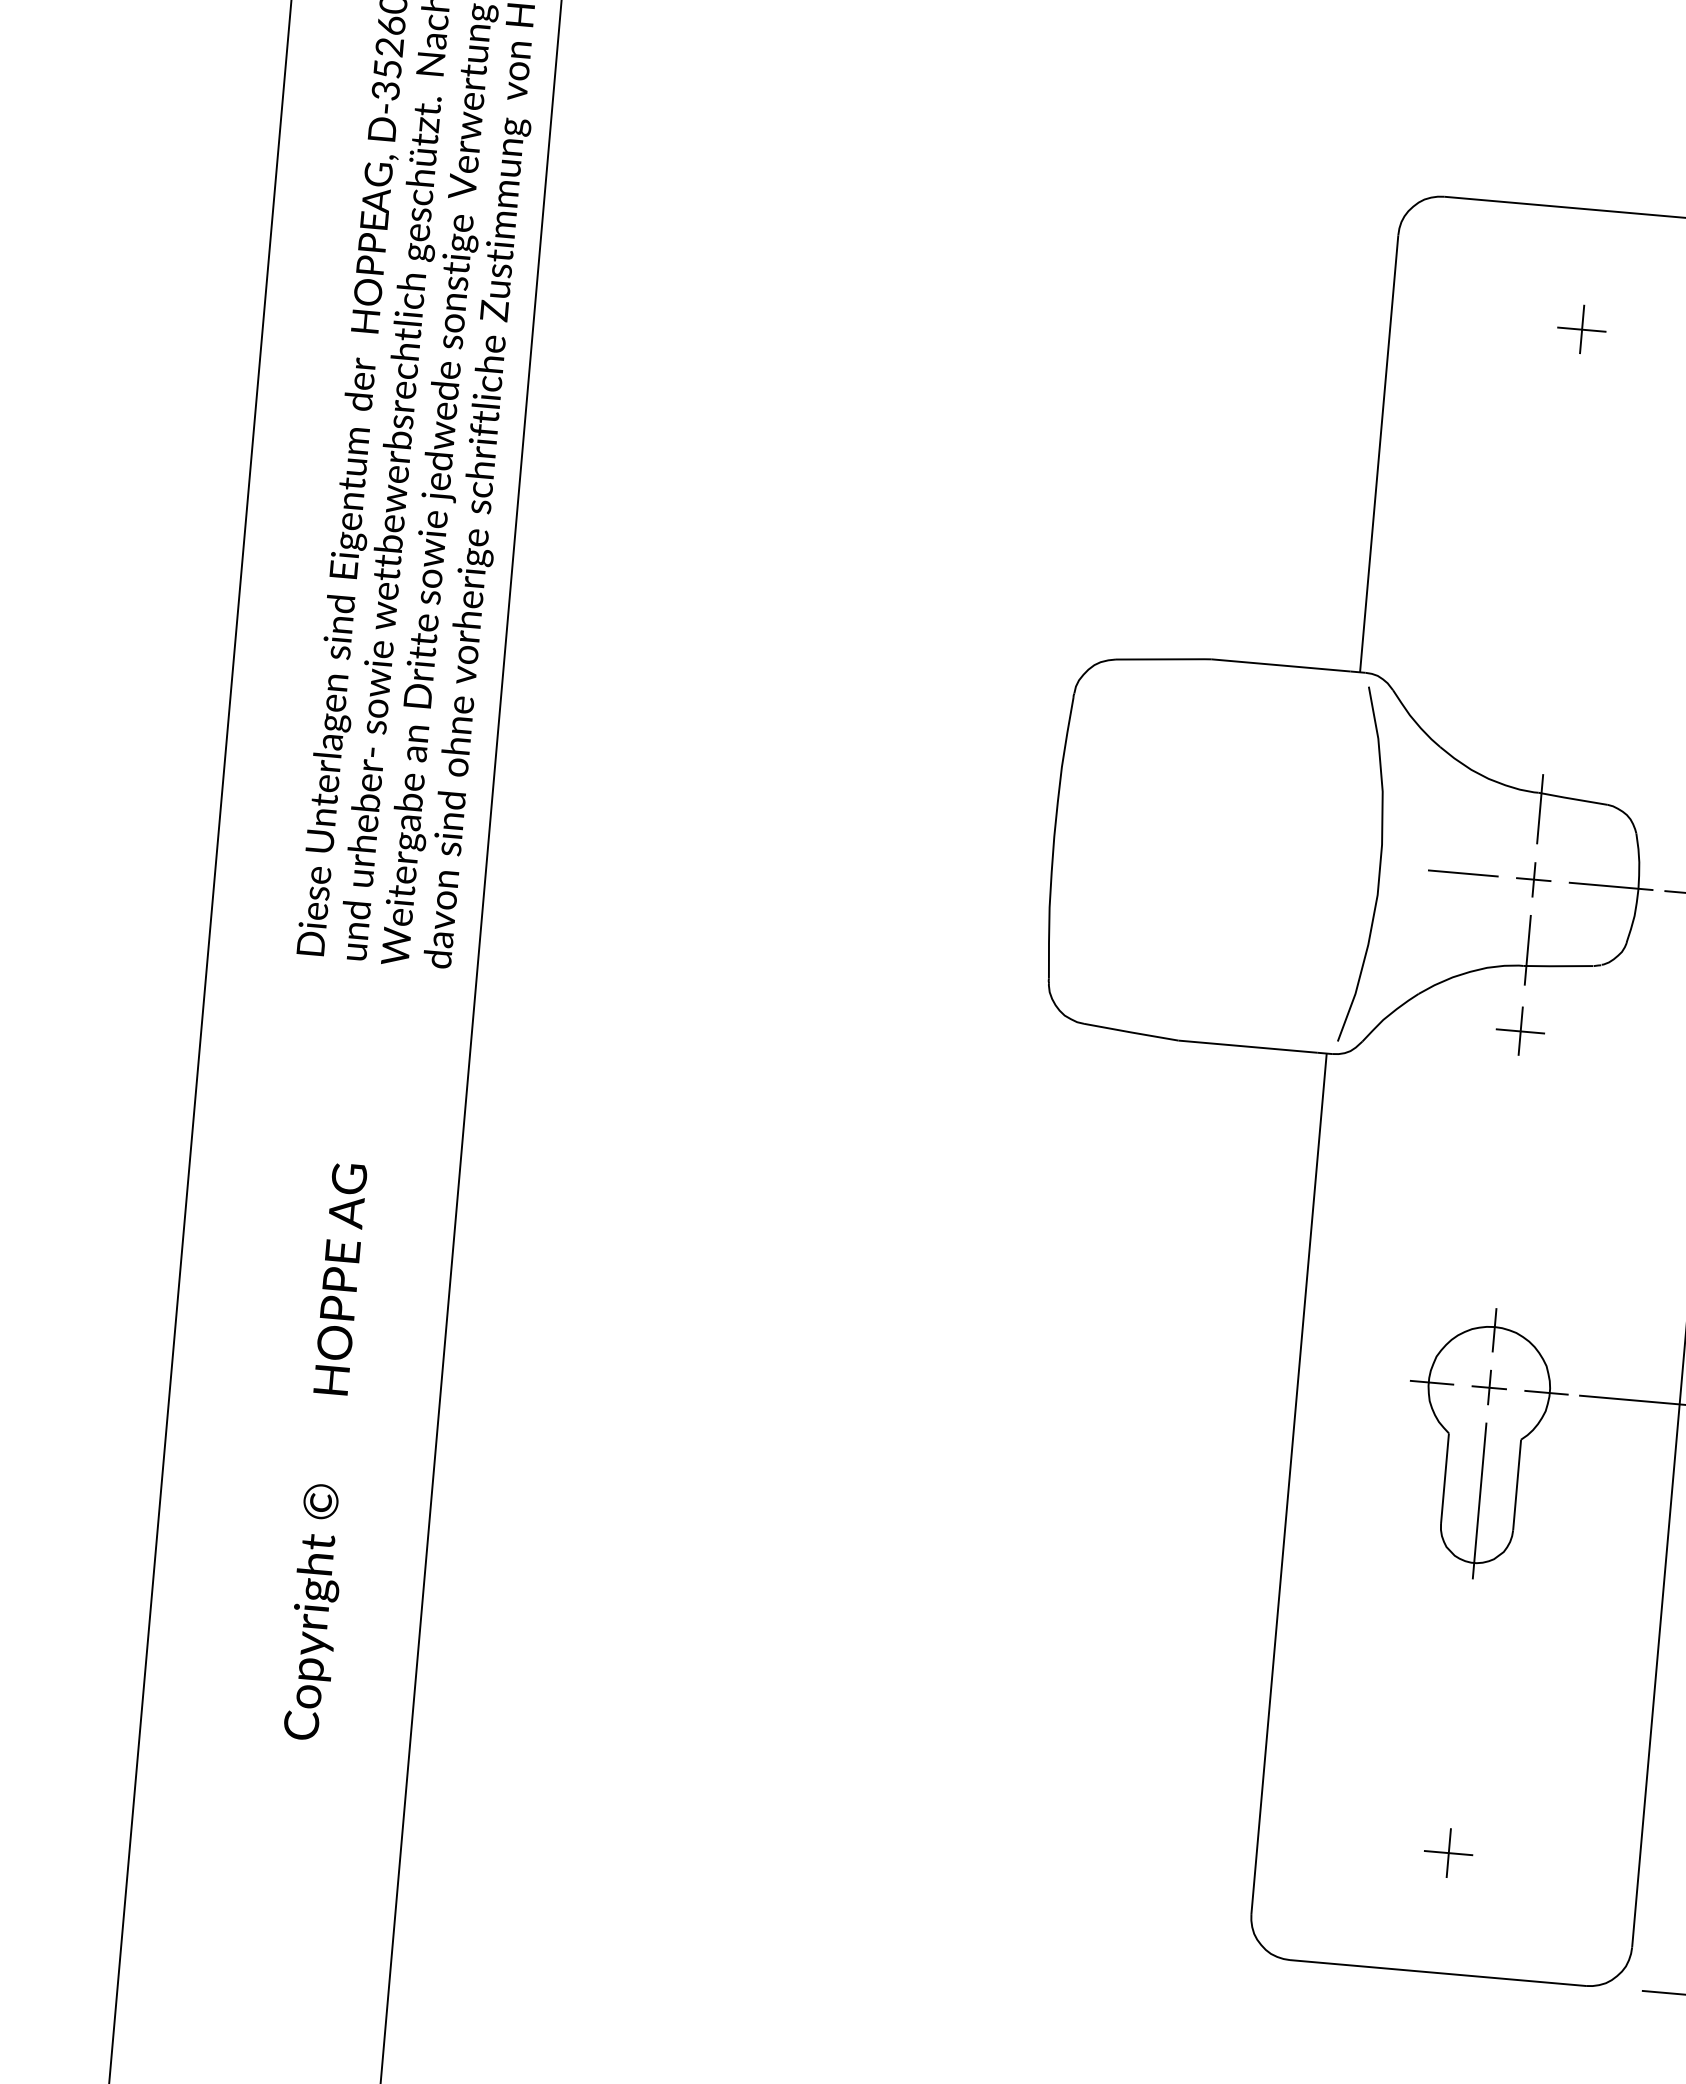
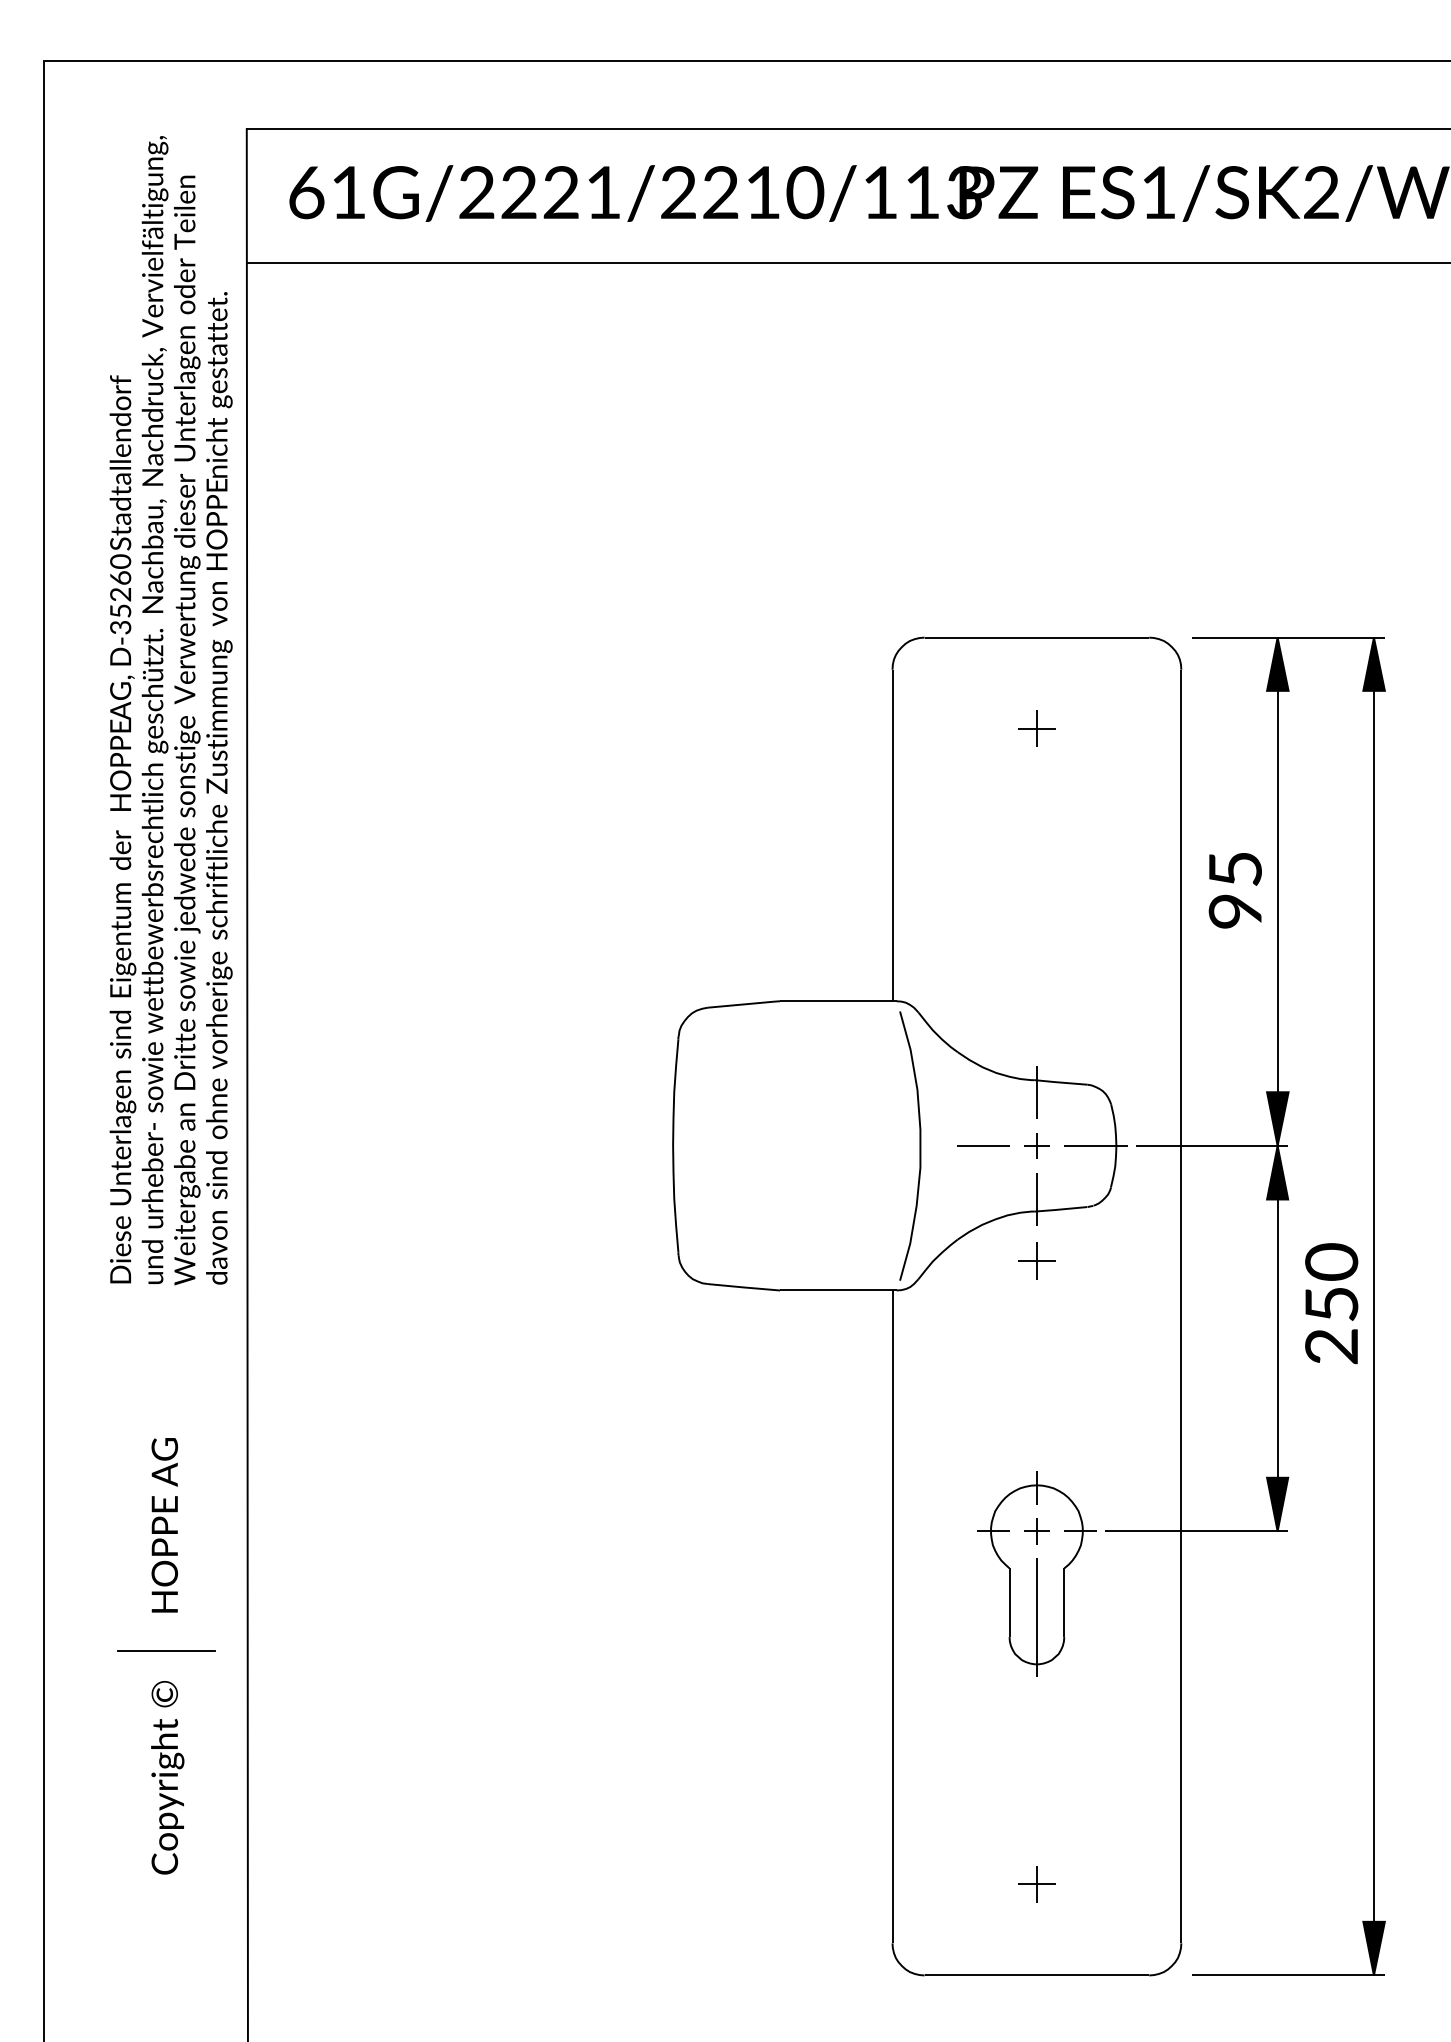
line: (328, 1445) -> (166, 1651), added

